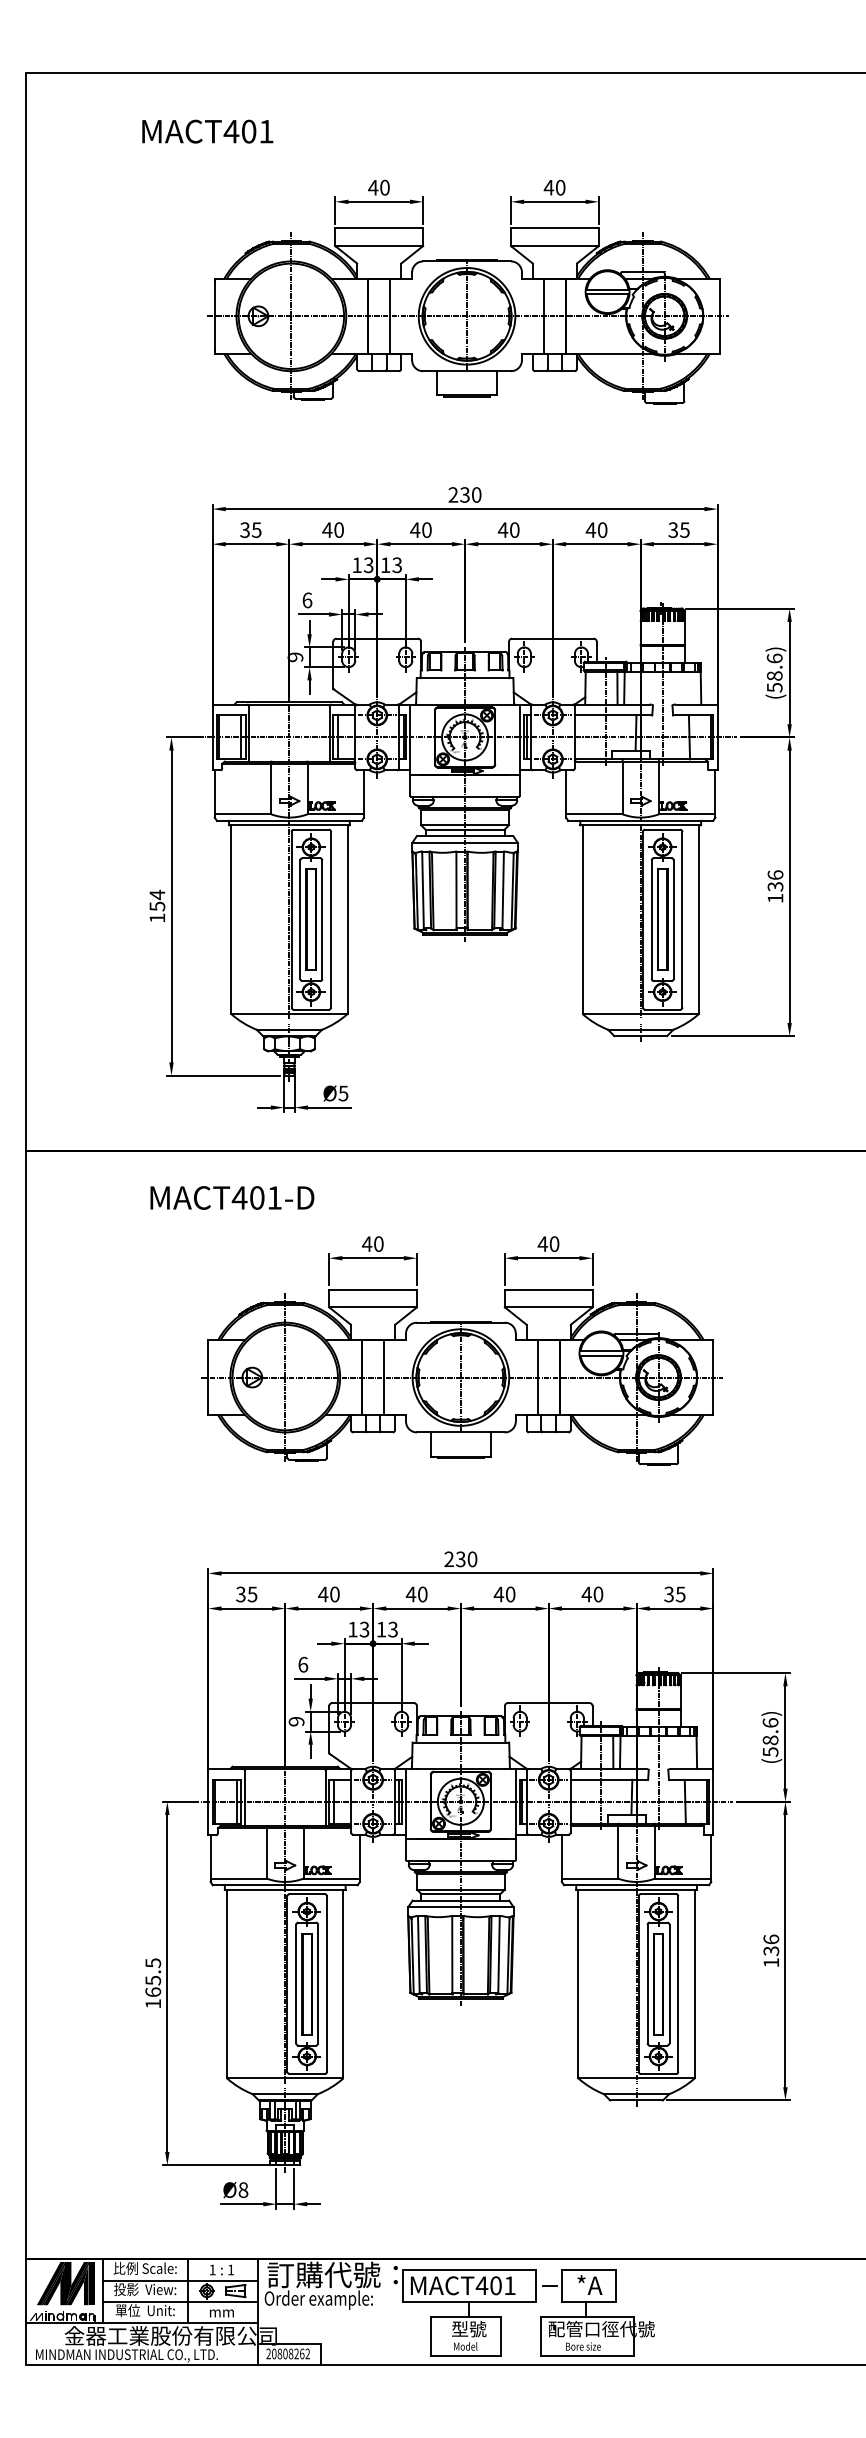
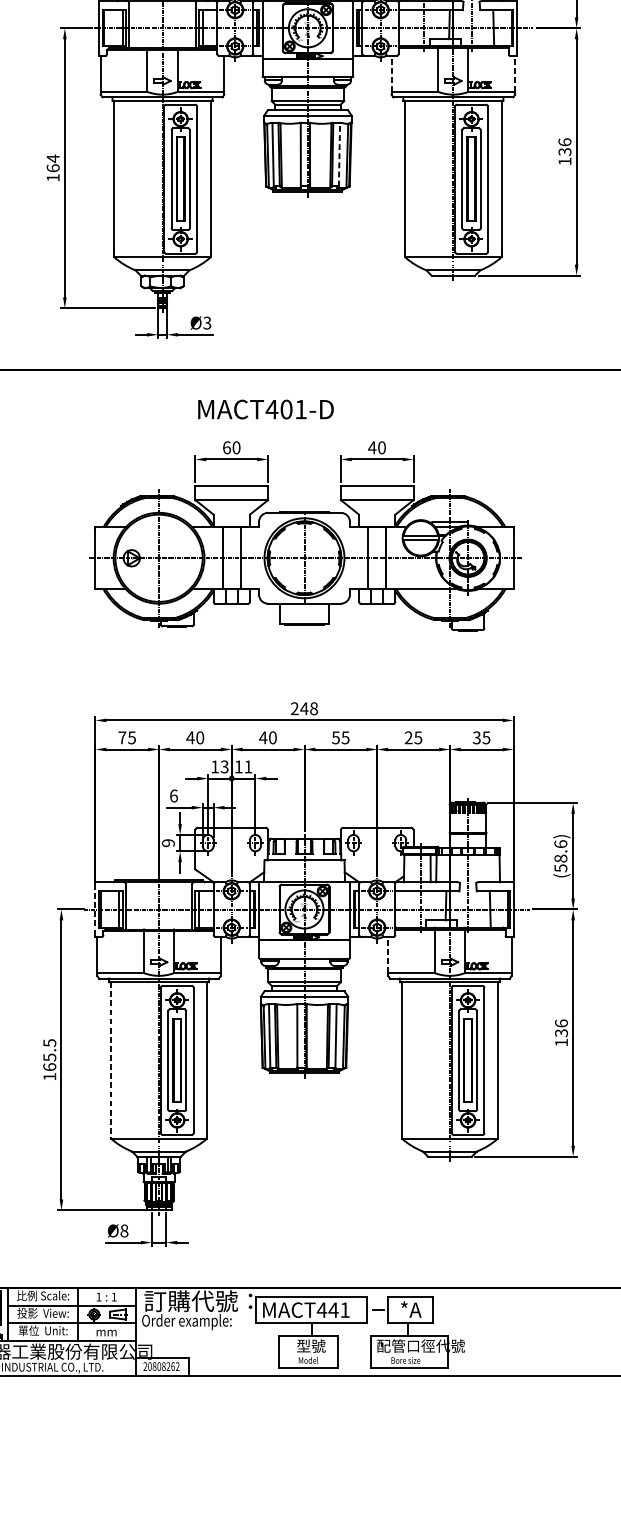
line: (566, 792) -> (391, 73), solid -> dashed
line: (715, 792) -> (515, 73), solid -> dashed
line: (503, 889) -> (339, 154), solid -> dashed
text: (157, 906) -> (53, 168), 154 -> 164
text: (343, 1092) -> (207, 322), Ø5 -> Ø3
text: (232, 1197) -> (266, 409), moved
text: (367, 1244) -> (227, 448), 40 -> 60
text: (466, 1559) -> (309, 708), 230 -> 248
text: (240, 1594) -> (122, 737), 35 -> 75
text: (504, 1594) -> (340, 737), 40 -> 55
text: (592, 1594) -> (413, 737), 40 -> 25
text: (392, 1629) -> (247, 766), 13 -> 11
line: (208, 1801) -> (95, 909), solid -> dashed
line: (561, 1856) -> (387, 954), solid -> dashed
line: (227, 1983) -> (111, 1059), solid -> dashed
text: (495, 2285) -> (333, 1309), MACT401 -> MACT441

